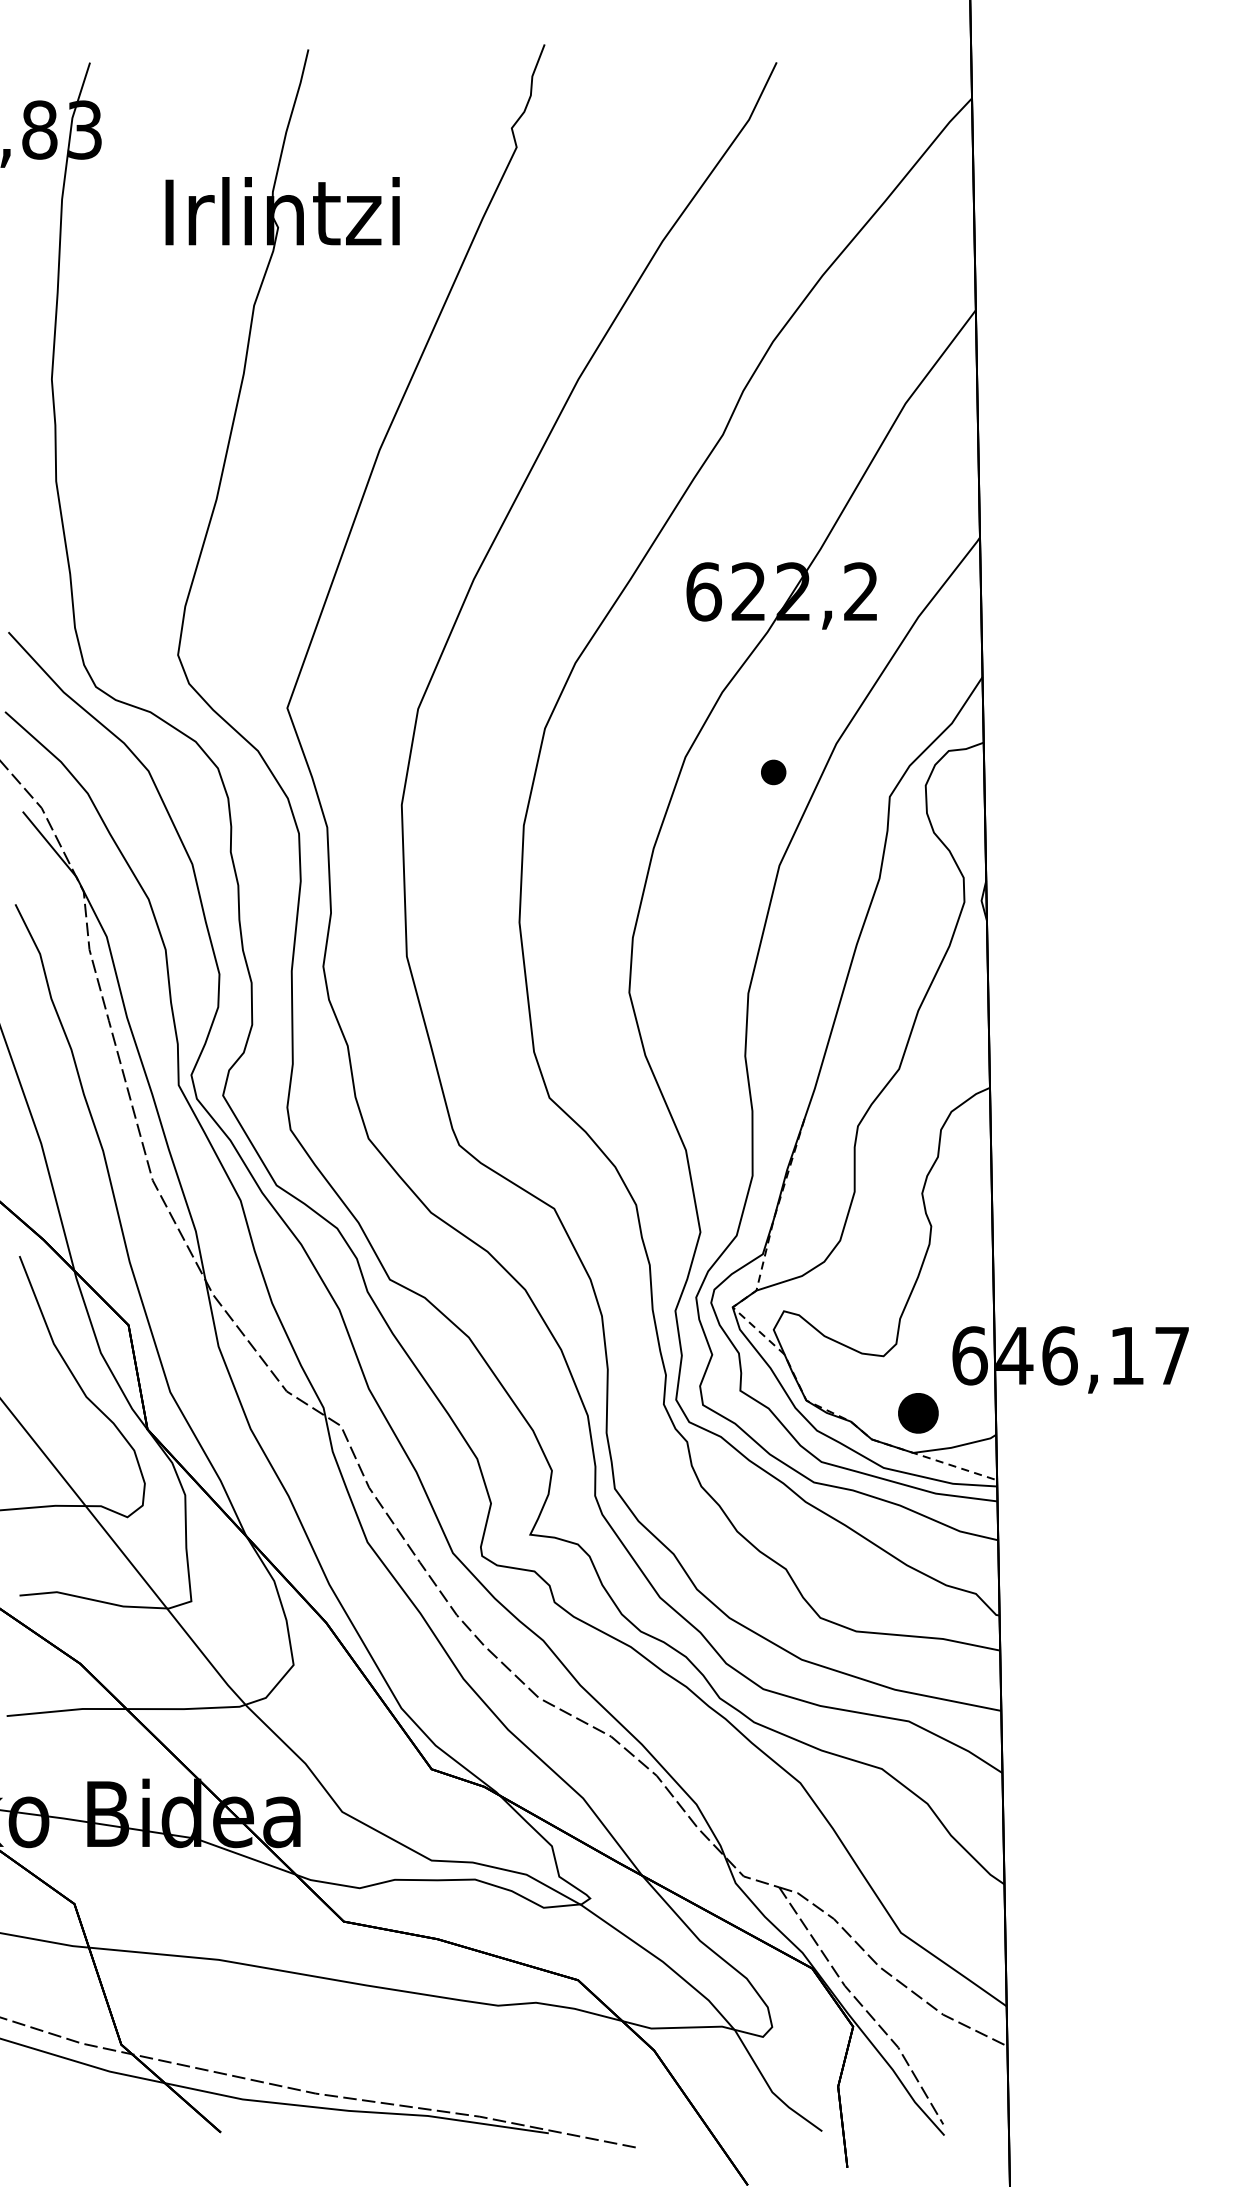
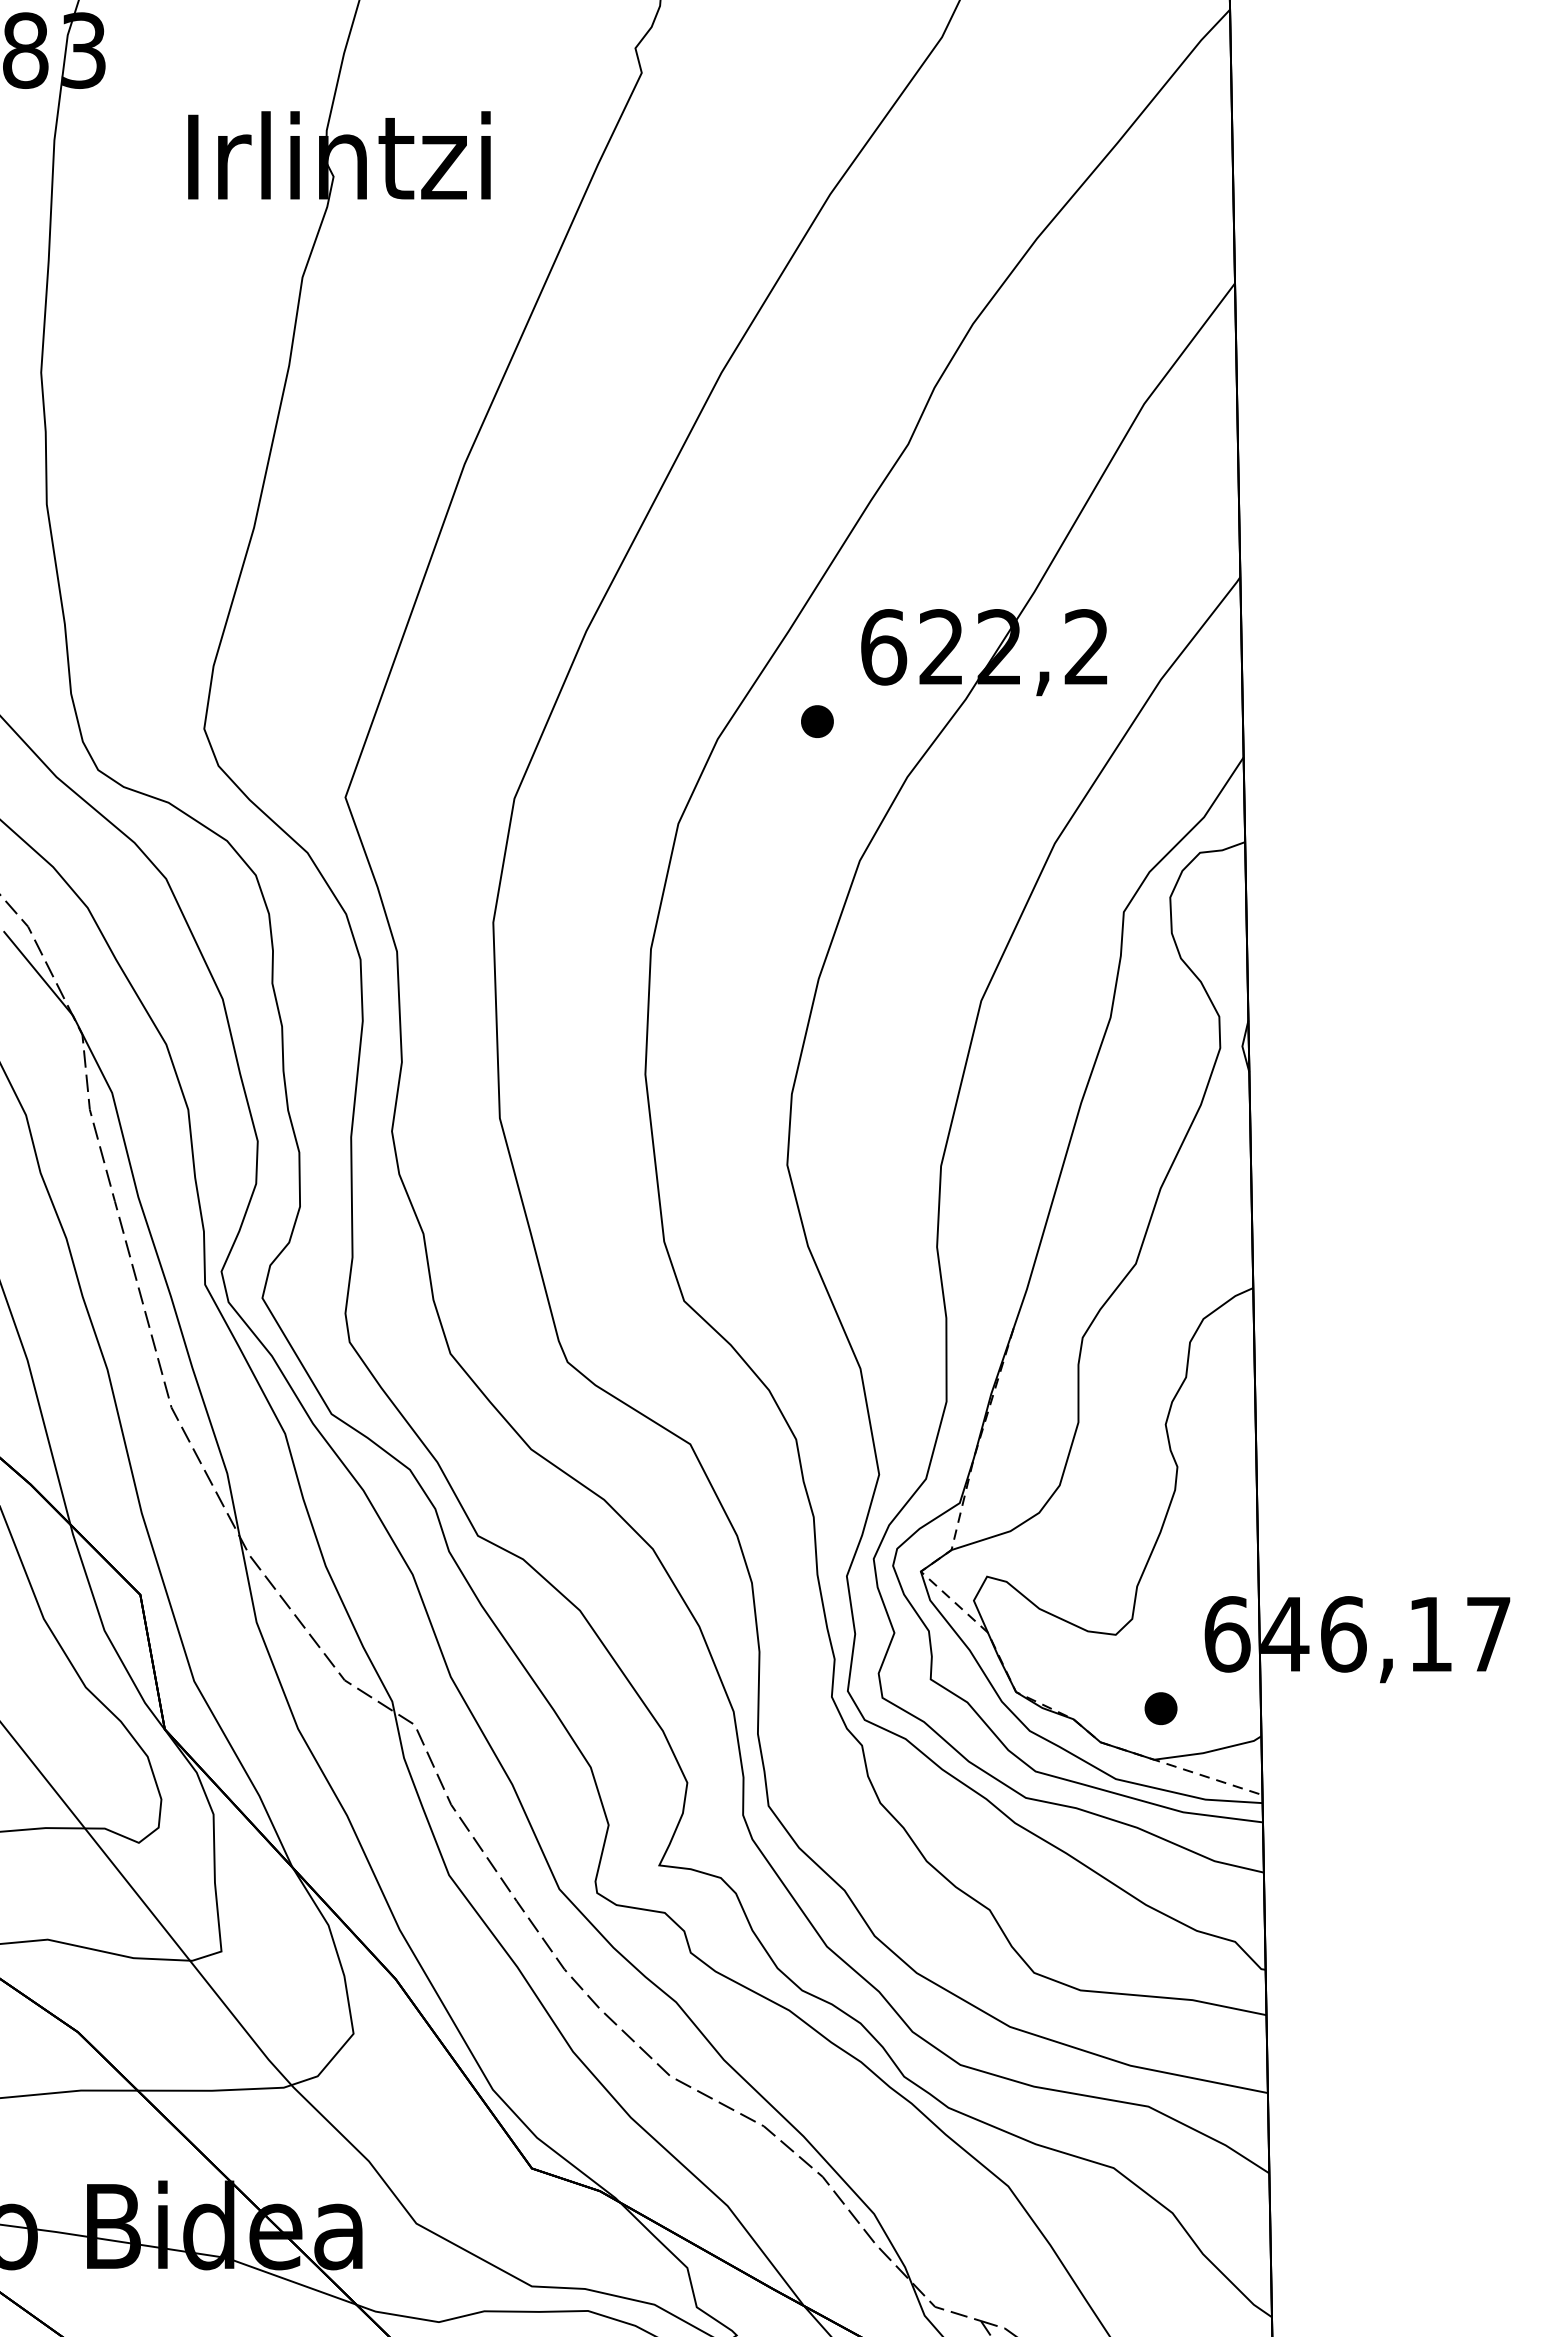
part: (773, 772) -> (817, 721), moved
part: (918, 1413) -> (1160, 1708), size x0.62

